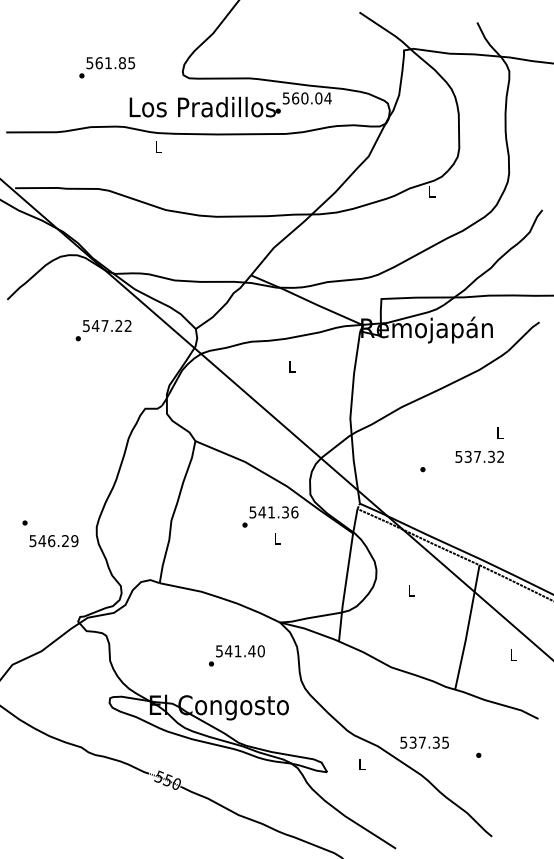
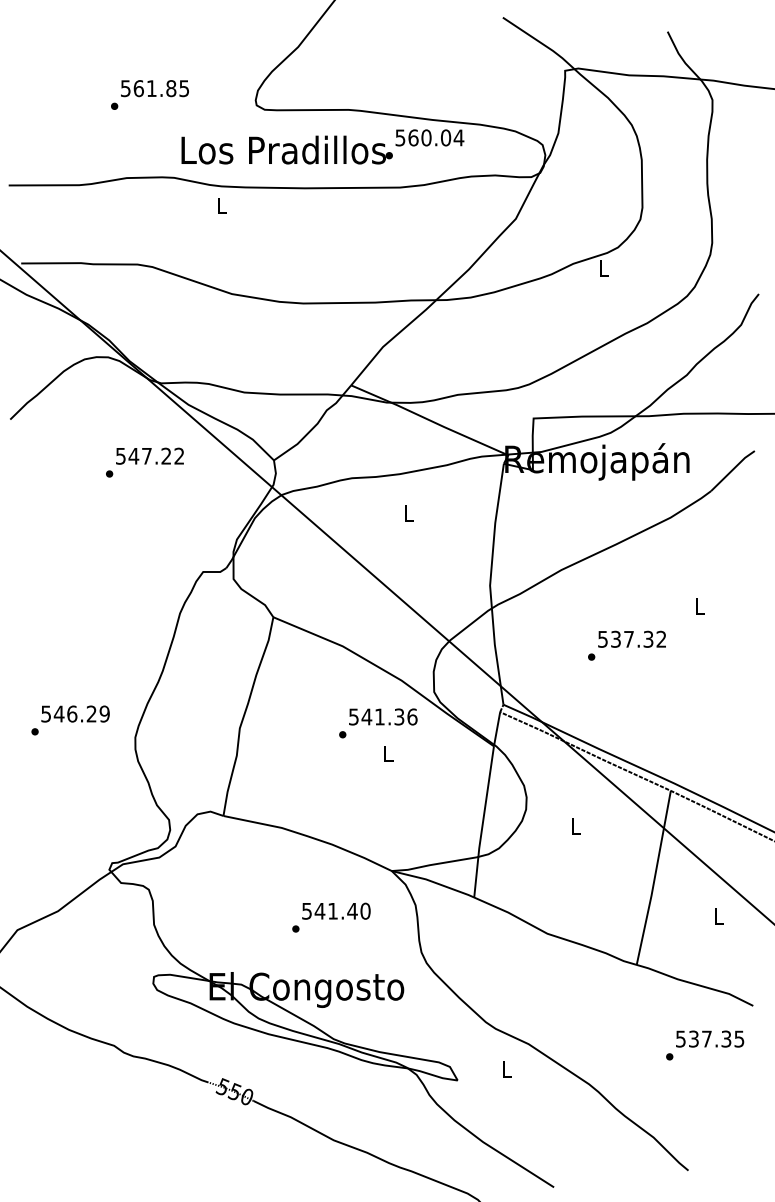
text: (479, 456) -> (631, 638), moved
text: (53, 540) -> (75, 713), moved
text: (424, 742) -> (710, 1038), moved

